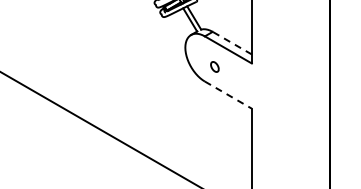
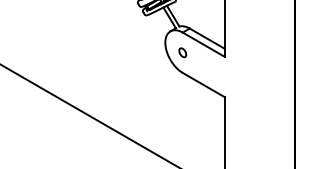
line: (232, 43) -> (207, 38), dashed -> solid
part: (214, 66) -> (182, 52), moved
line: (228, 95) -> (203, 85), dashed -> solid

